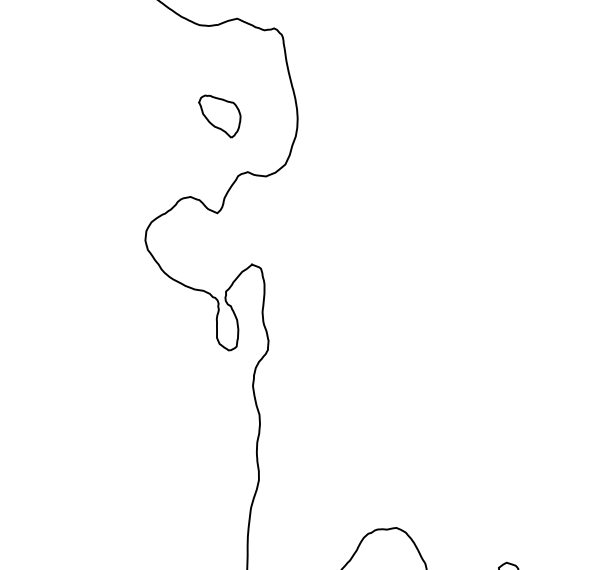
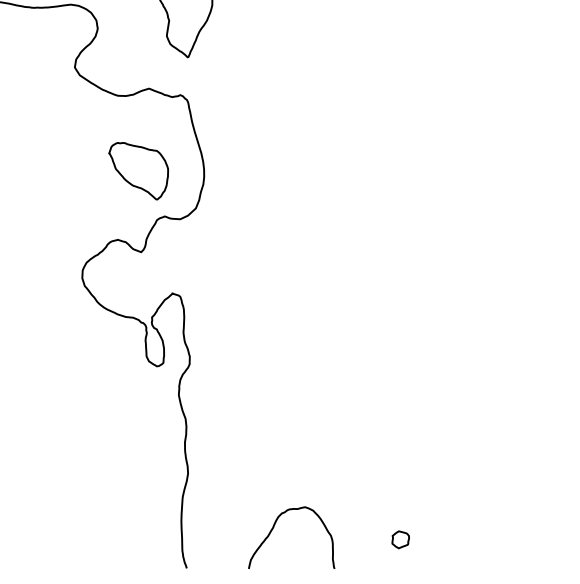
part: (219, 116) -> (138, 171), size x1.67

